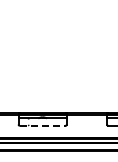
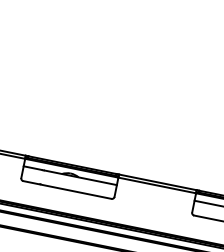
line: (42, 125) -> (67, 189), dashed -> solid

